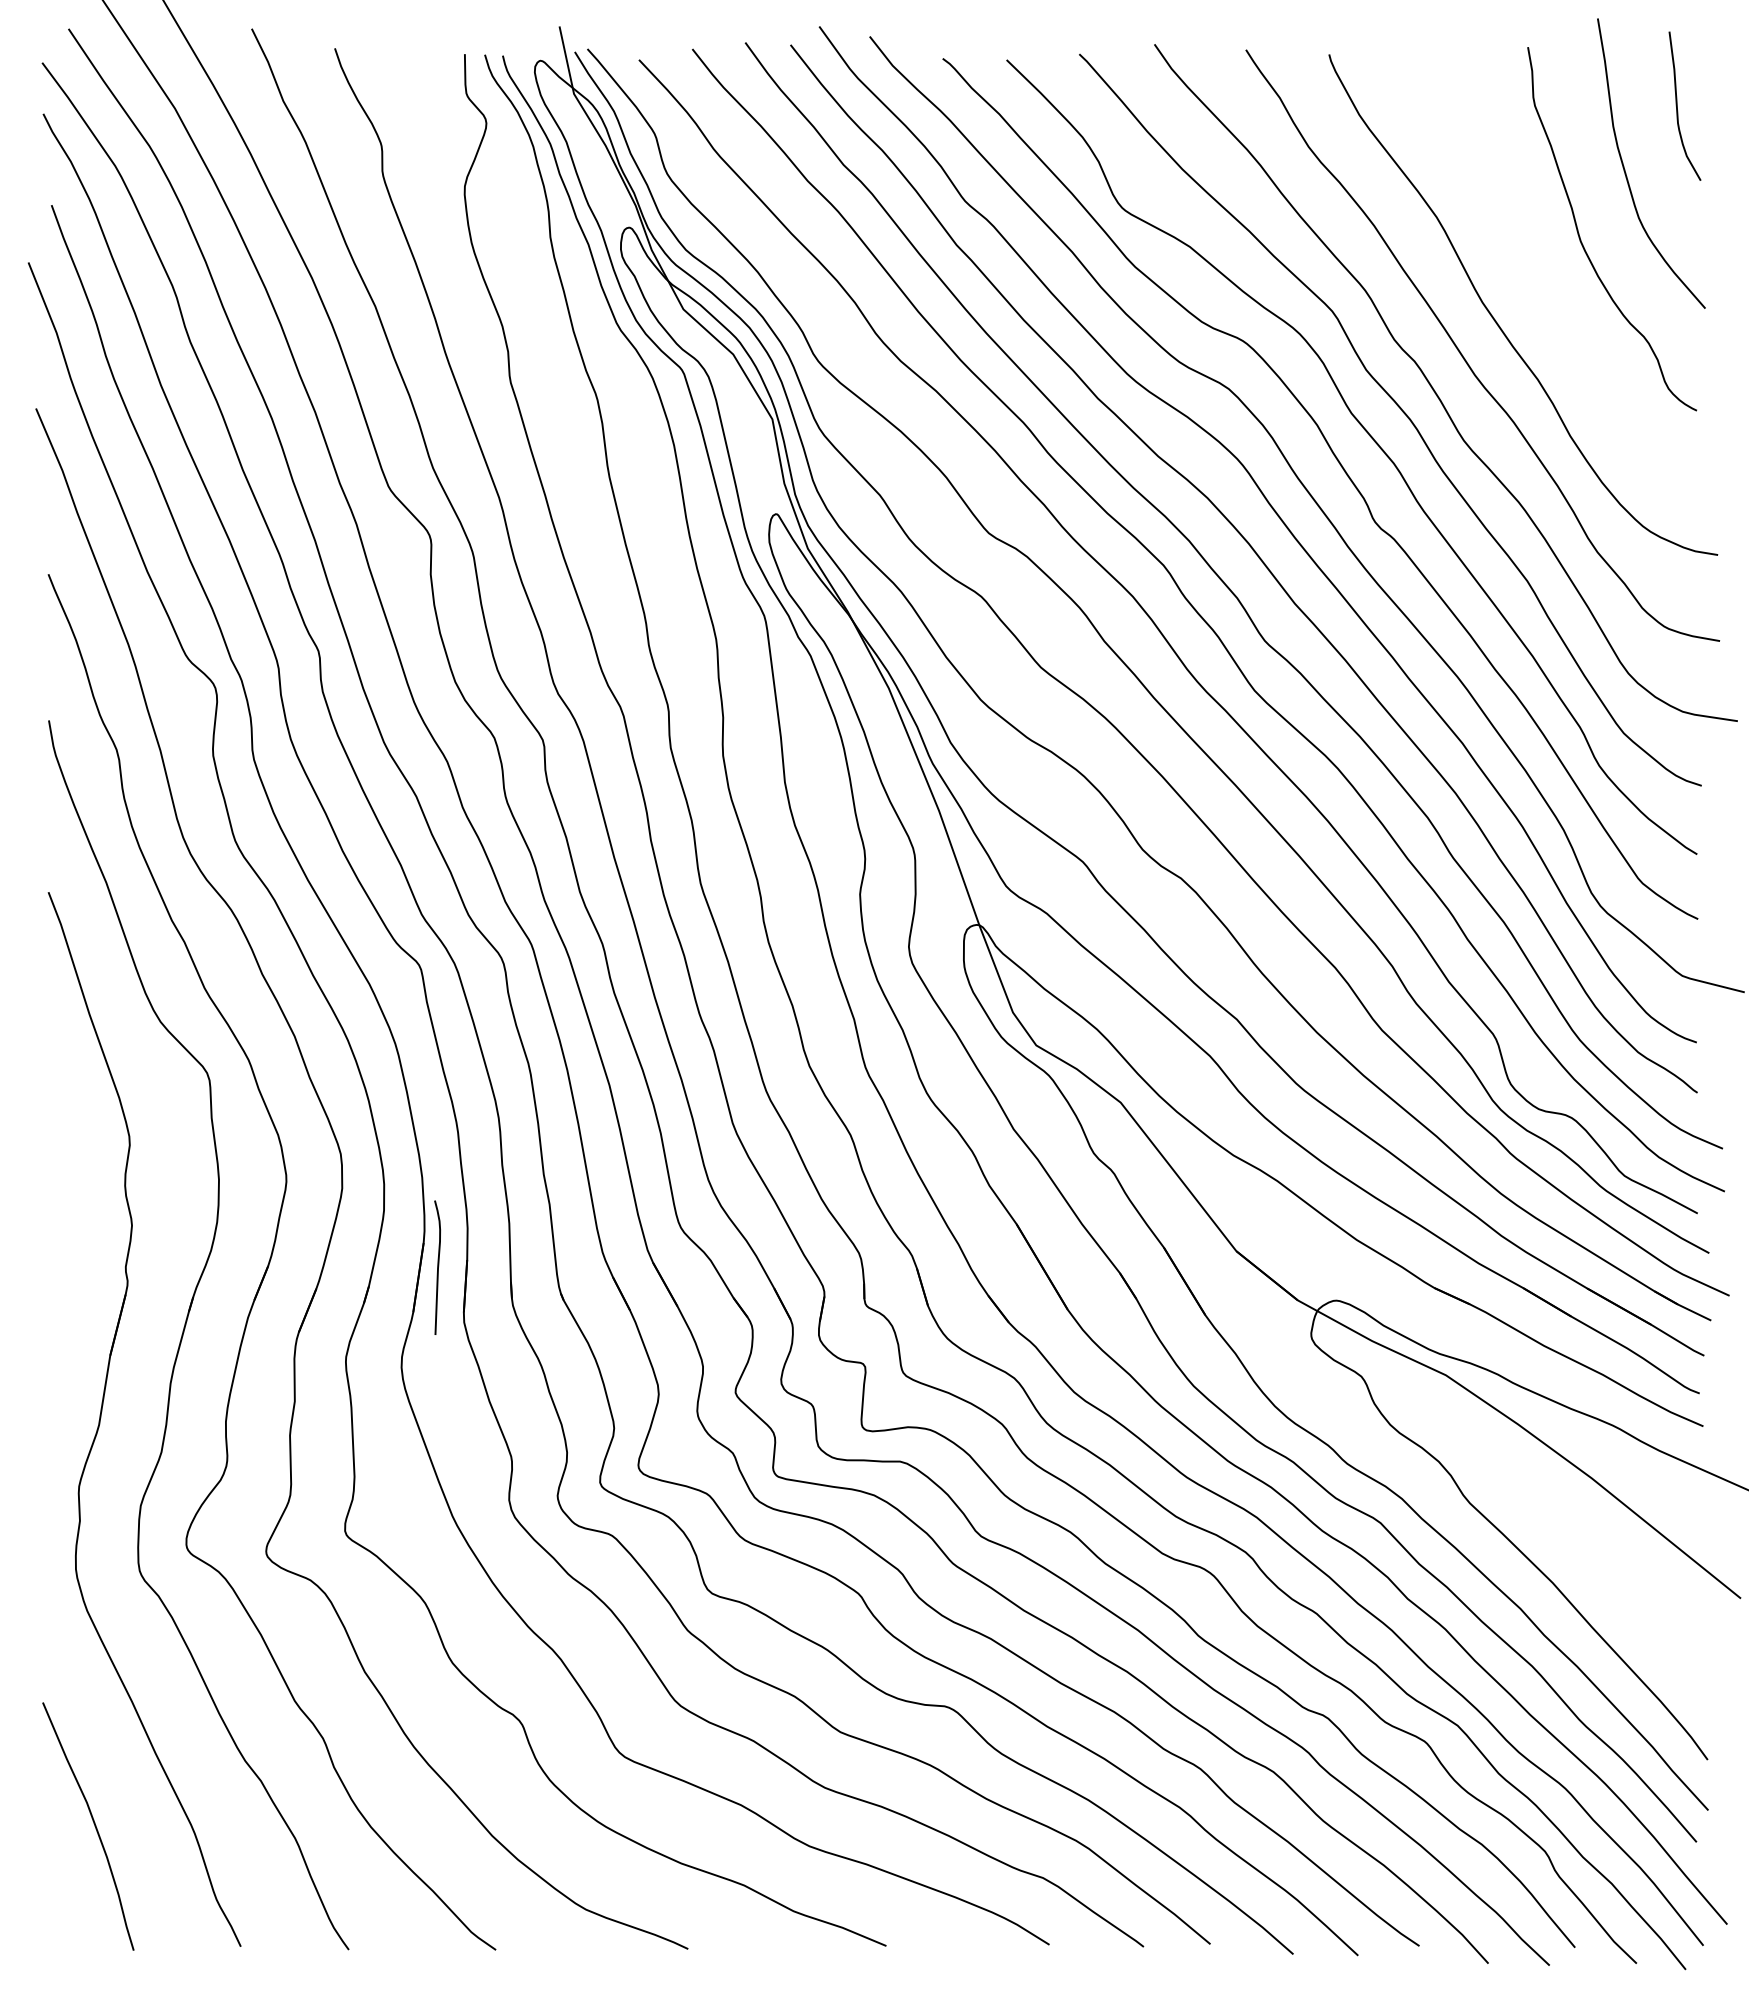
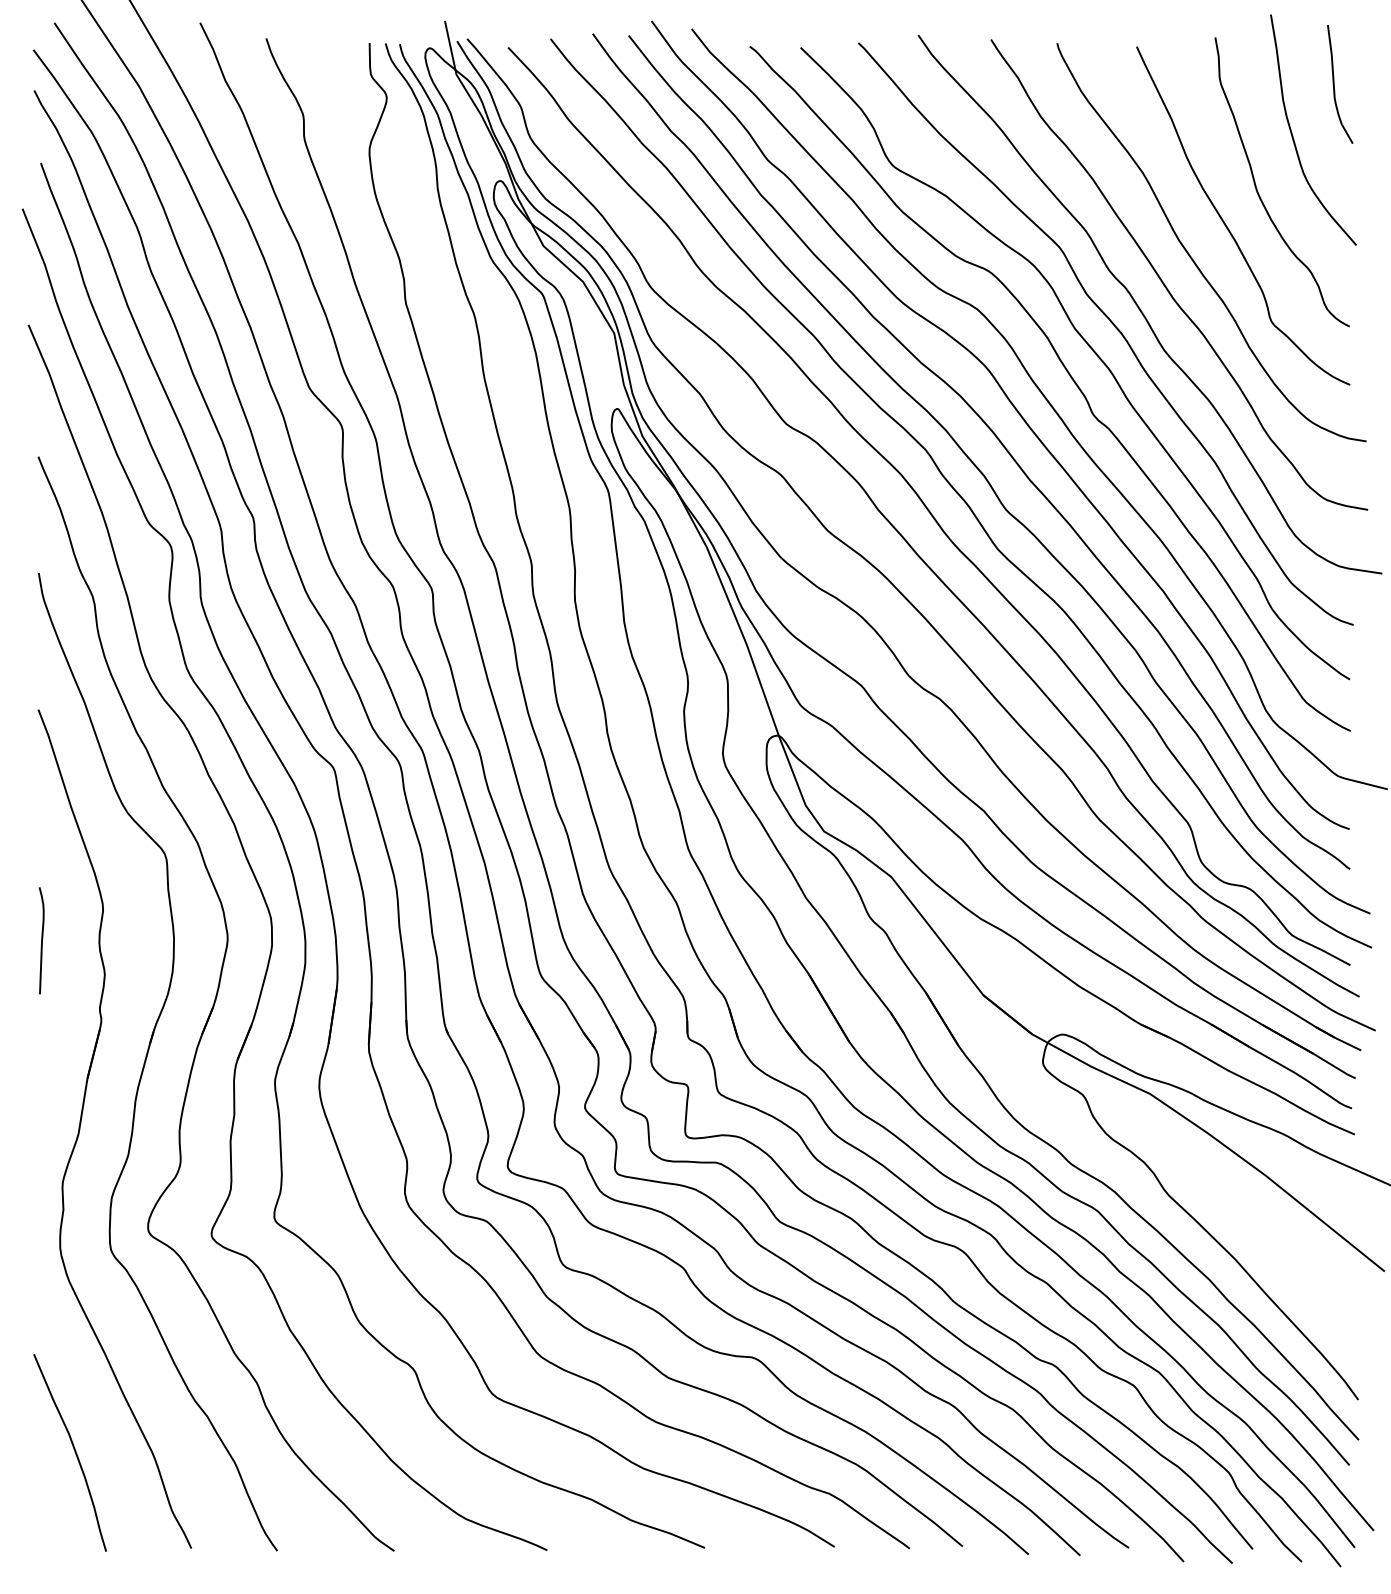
curve: (1542, 283) -> (1226, 225), added
curve: (437, 1267) -> (41, 940), moved

